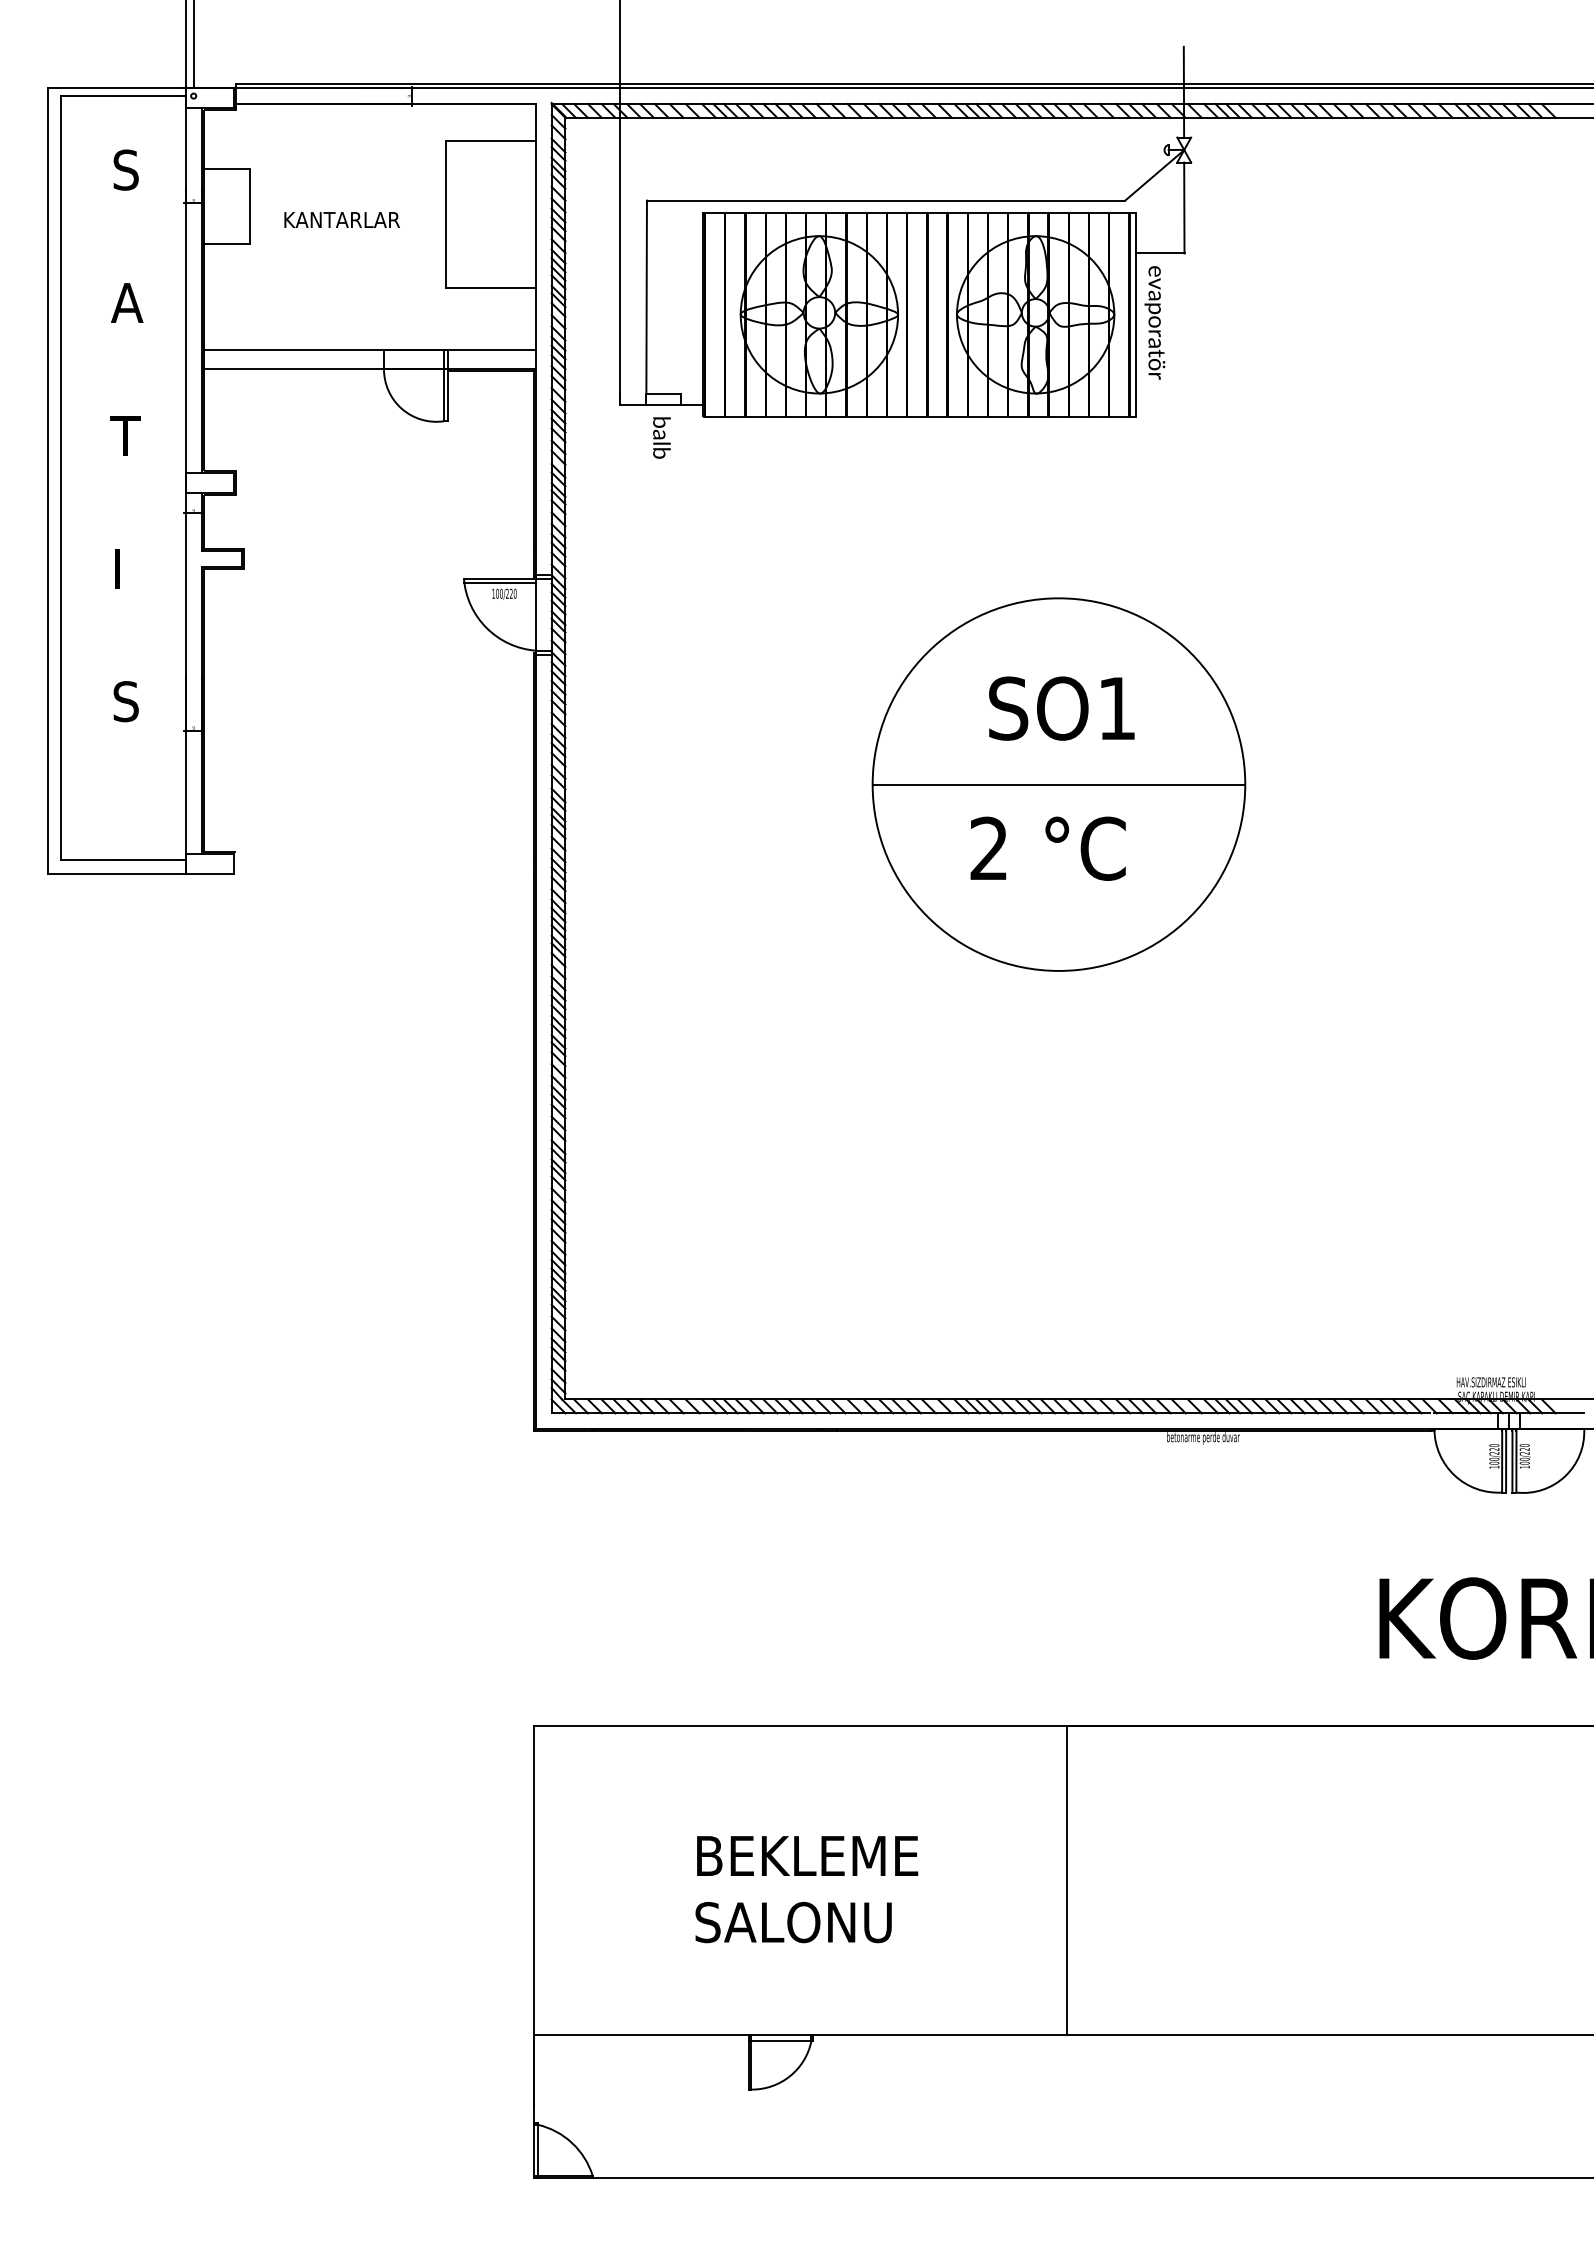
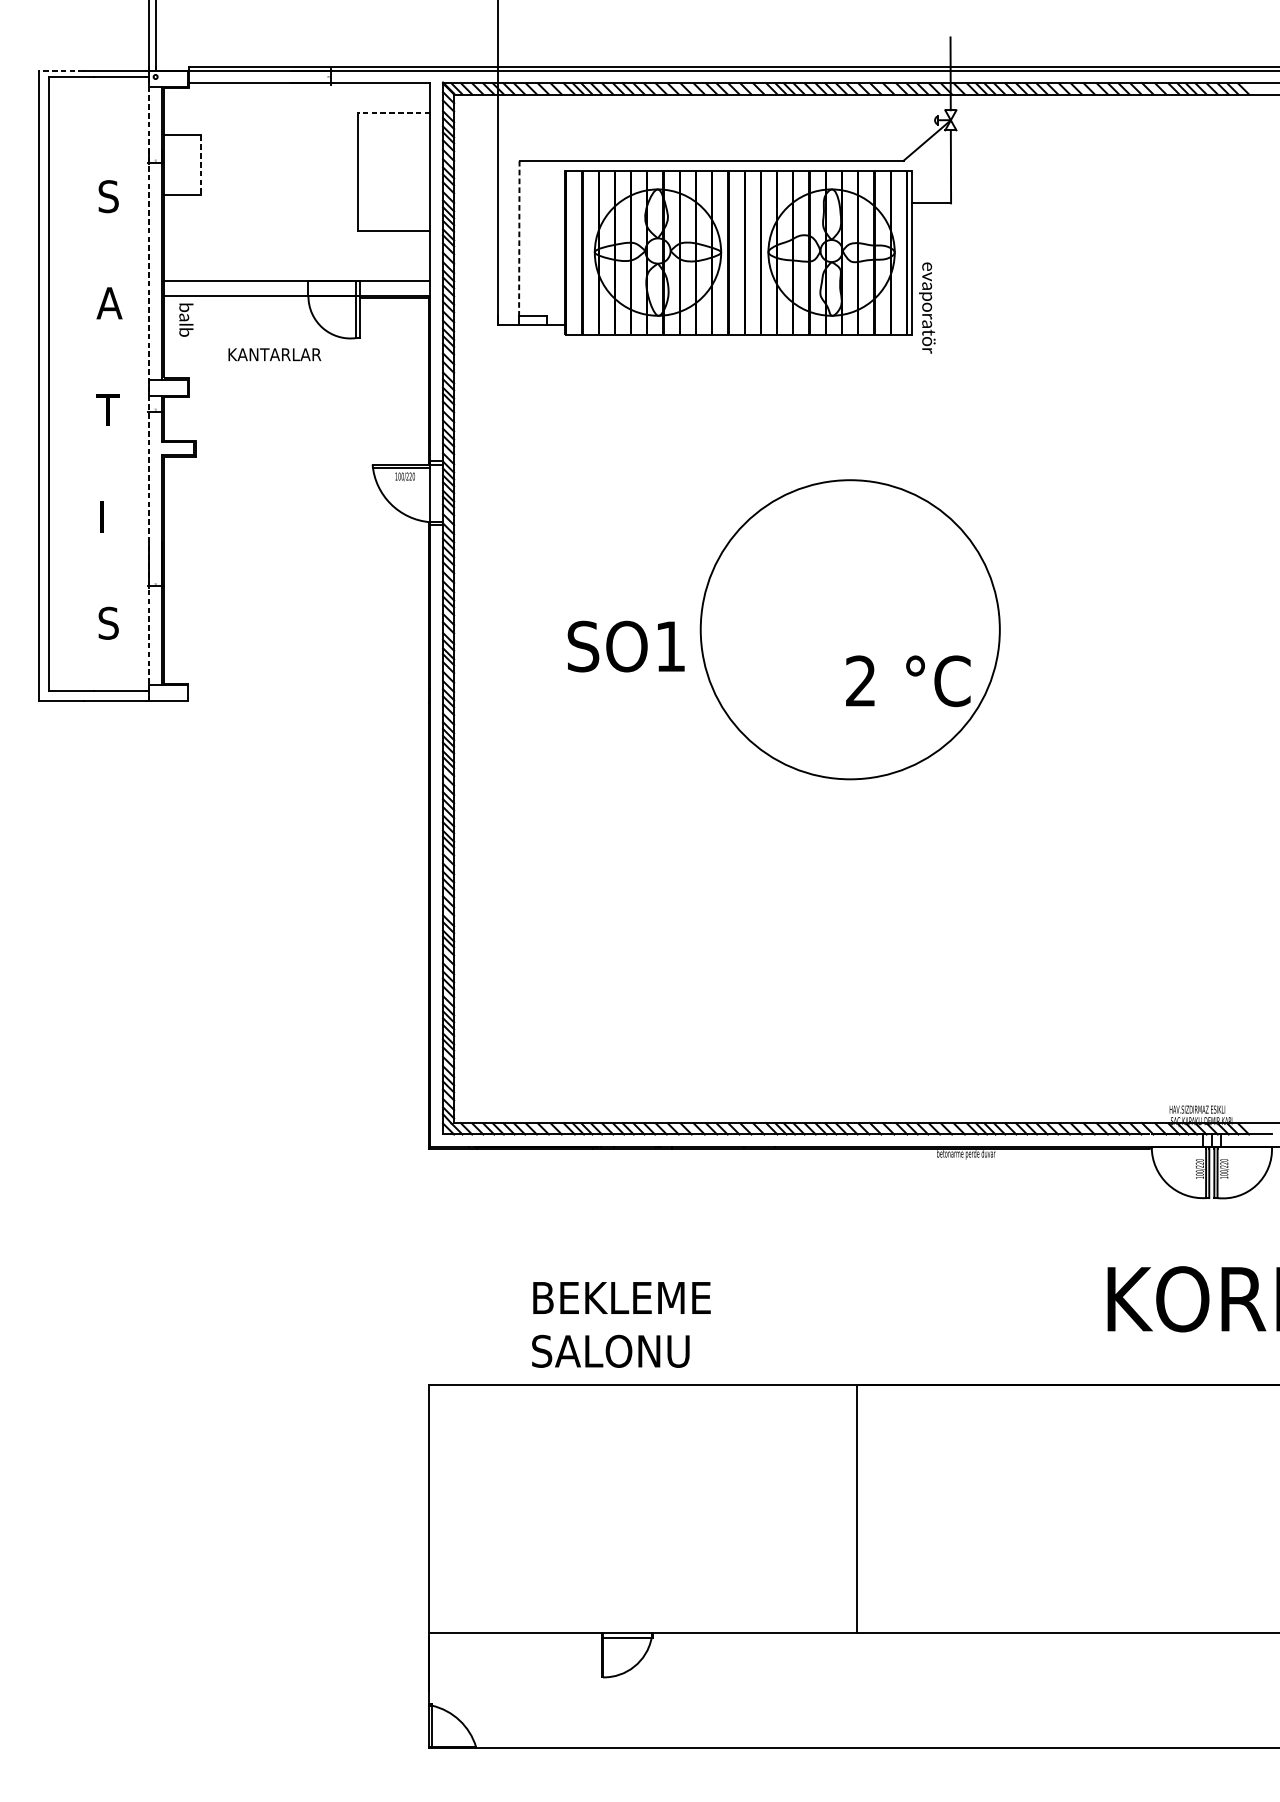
line: (75, 88) -> (60, 70), solid -> dashed
line: (490, 141) -> (393, 113), solid -> dashed
line: (250, 206) -> (201, 165), solid -> dashed
text: (341, 219) -> (274, 354), moved
line: (646, 297) -> (519, 238), solid -> dashed
text: (1154, 322) -> (927, 307), moved
text: (126, 435) -> (108, 409), moved
text: (661, 437) -> (186, 319), moved
line: (185, 481) -> (149, 386), solid -> dashed
text: (1061, 708) -> (625, 646), moved
line: (1058, 784) -> (849, 629), removed
text: (1047, 848) -> (907, 681), moved
text: (806, 1889) -> (621, 1324), moved

